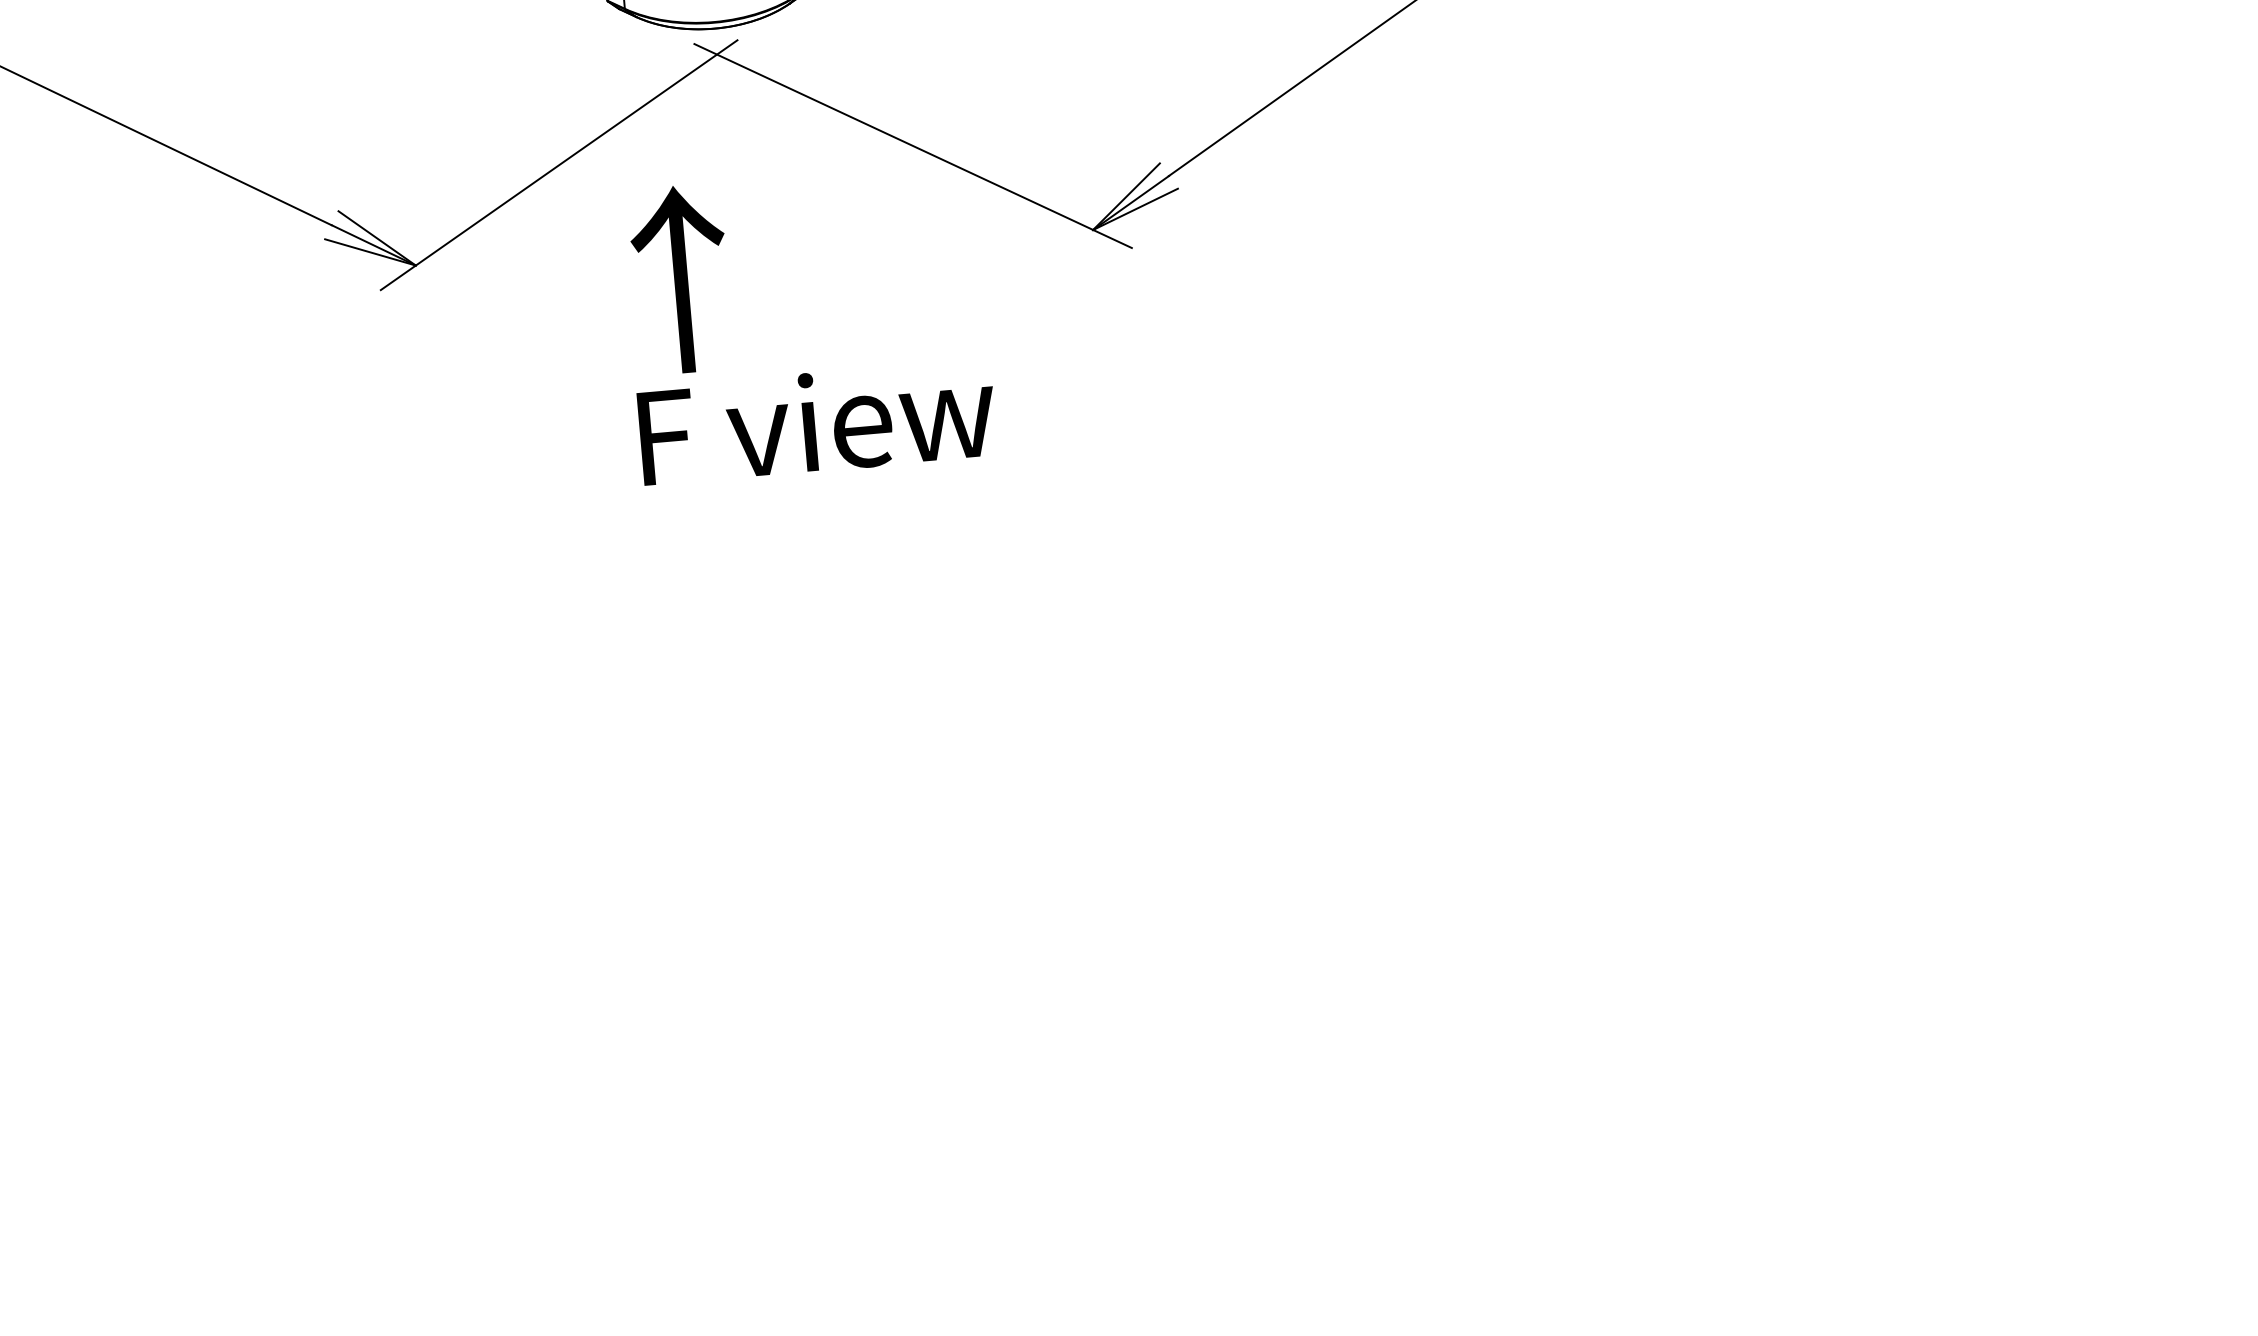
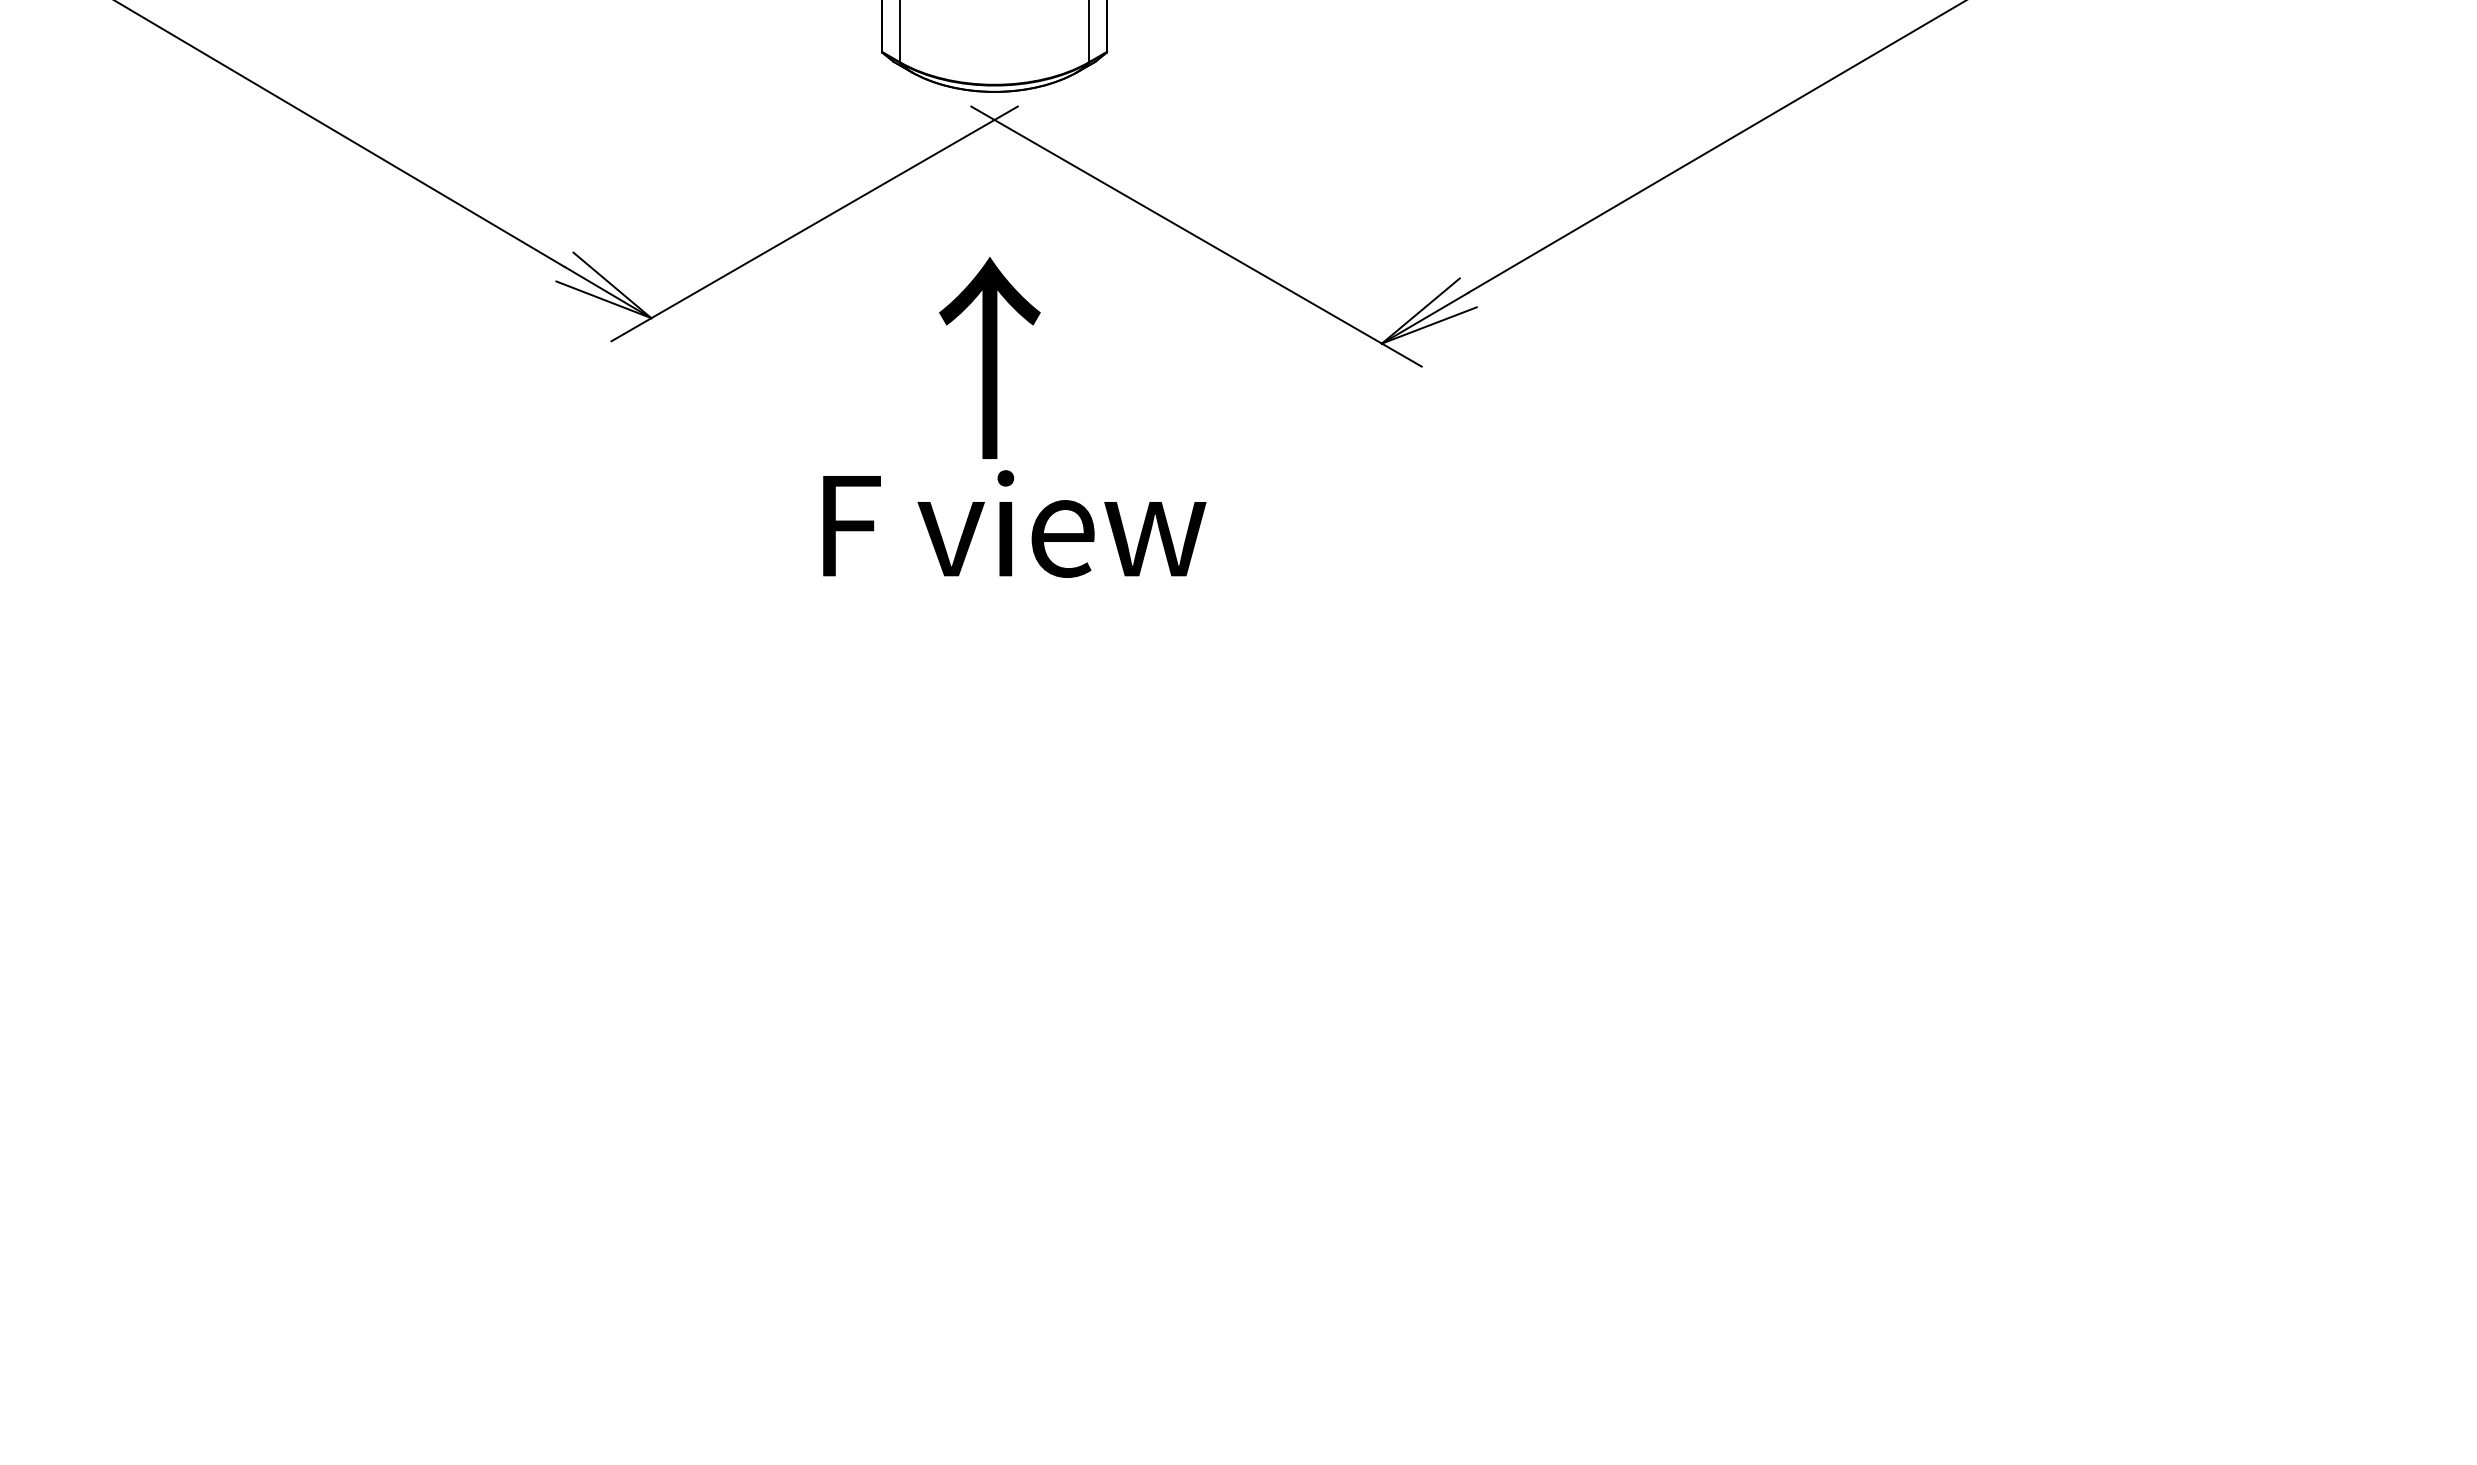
text: (680, 278) -> (989, 357), moved
text: (817, 421) -> (1014, 523), moved

